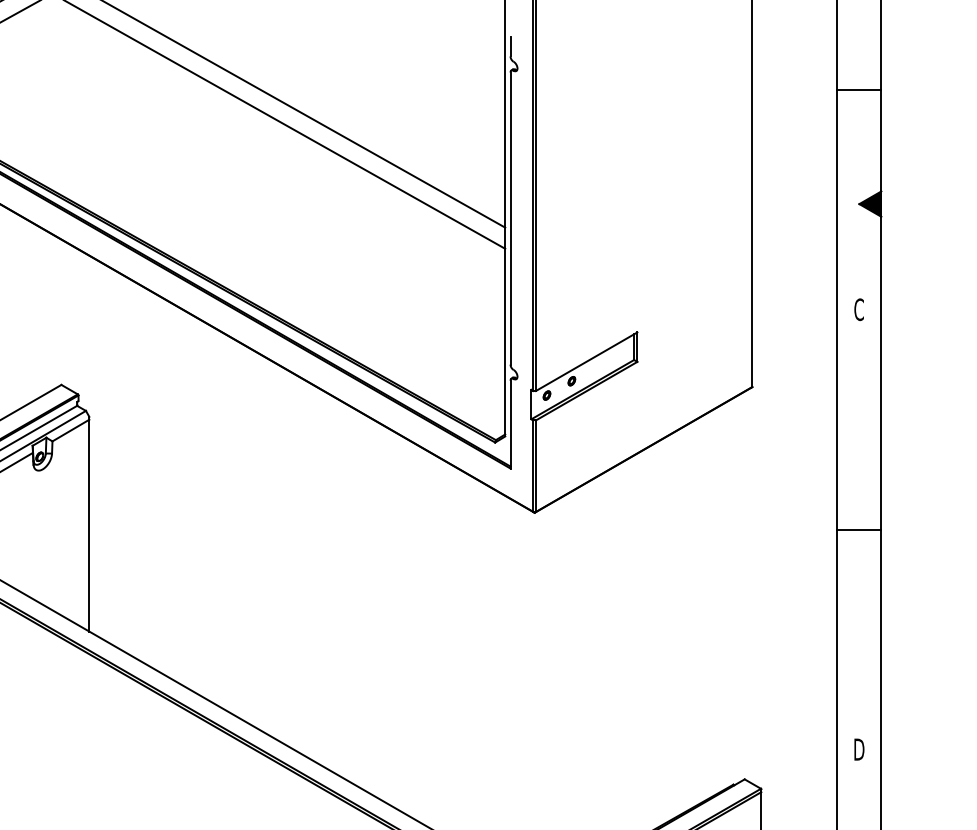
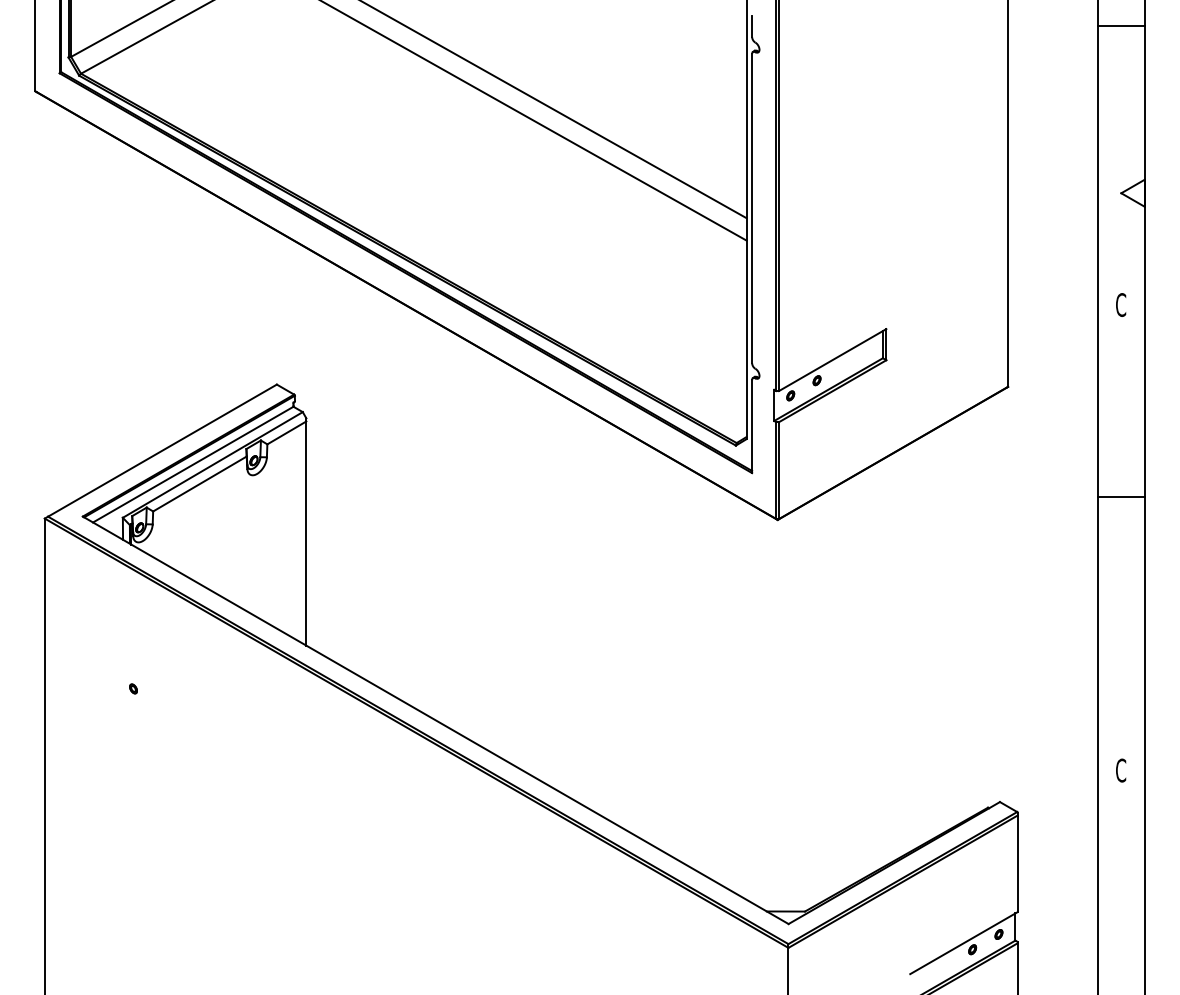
line: (859, 90) -> (1121, 26), moved
fill: (869, 203) -> (1132, 192), removed
line: (859, 529) -> (1121, 496), moved
text: (859, 749) -> (1121, 770), D -> C

